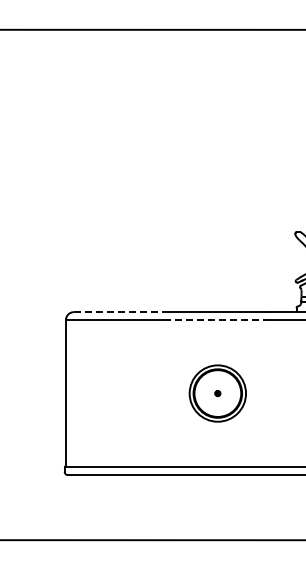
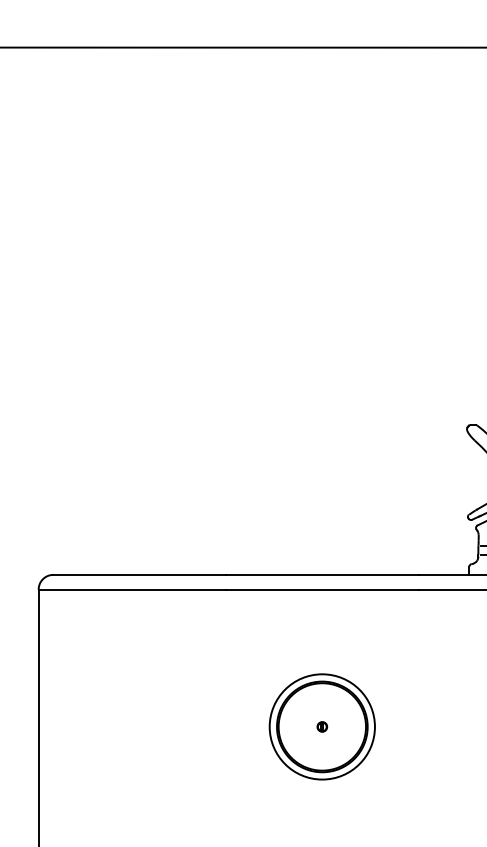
line: (120, 312) -> (140, 575), dashed -> solid
line: (217, 320) -> (321, 590), dashed -> solid

